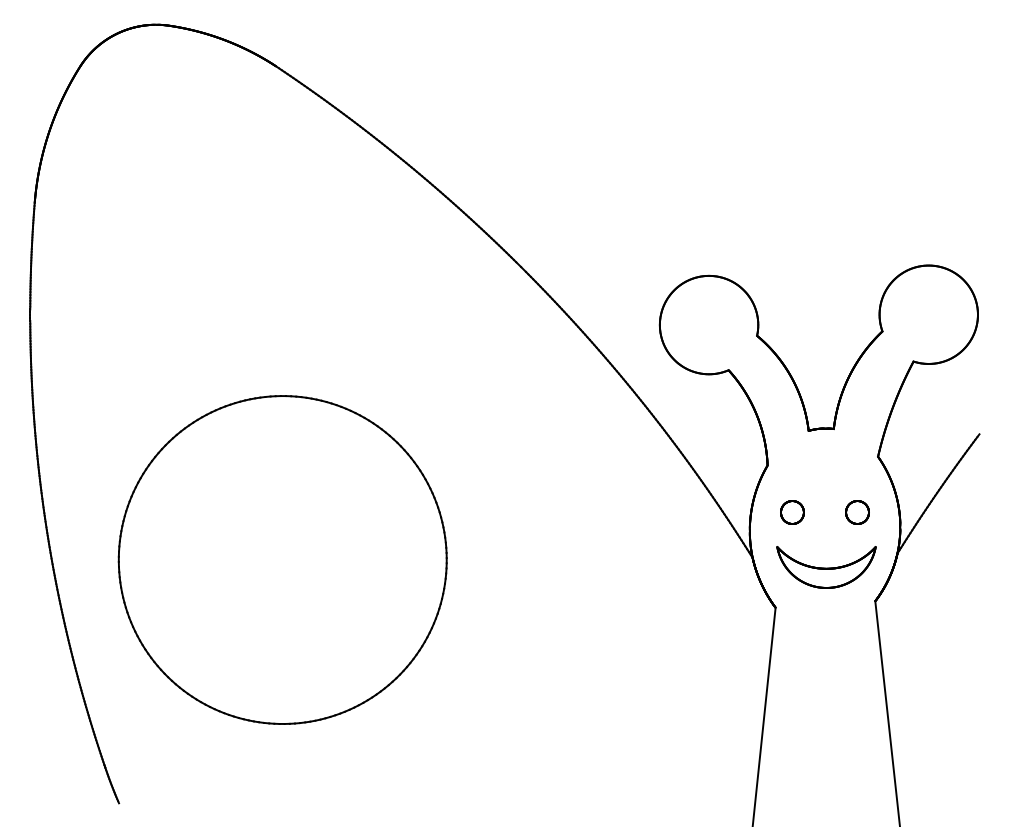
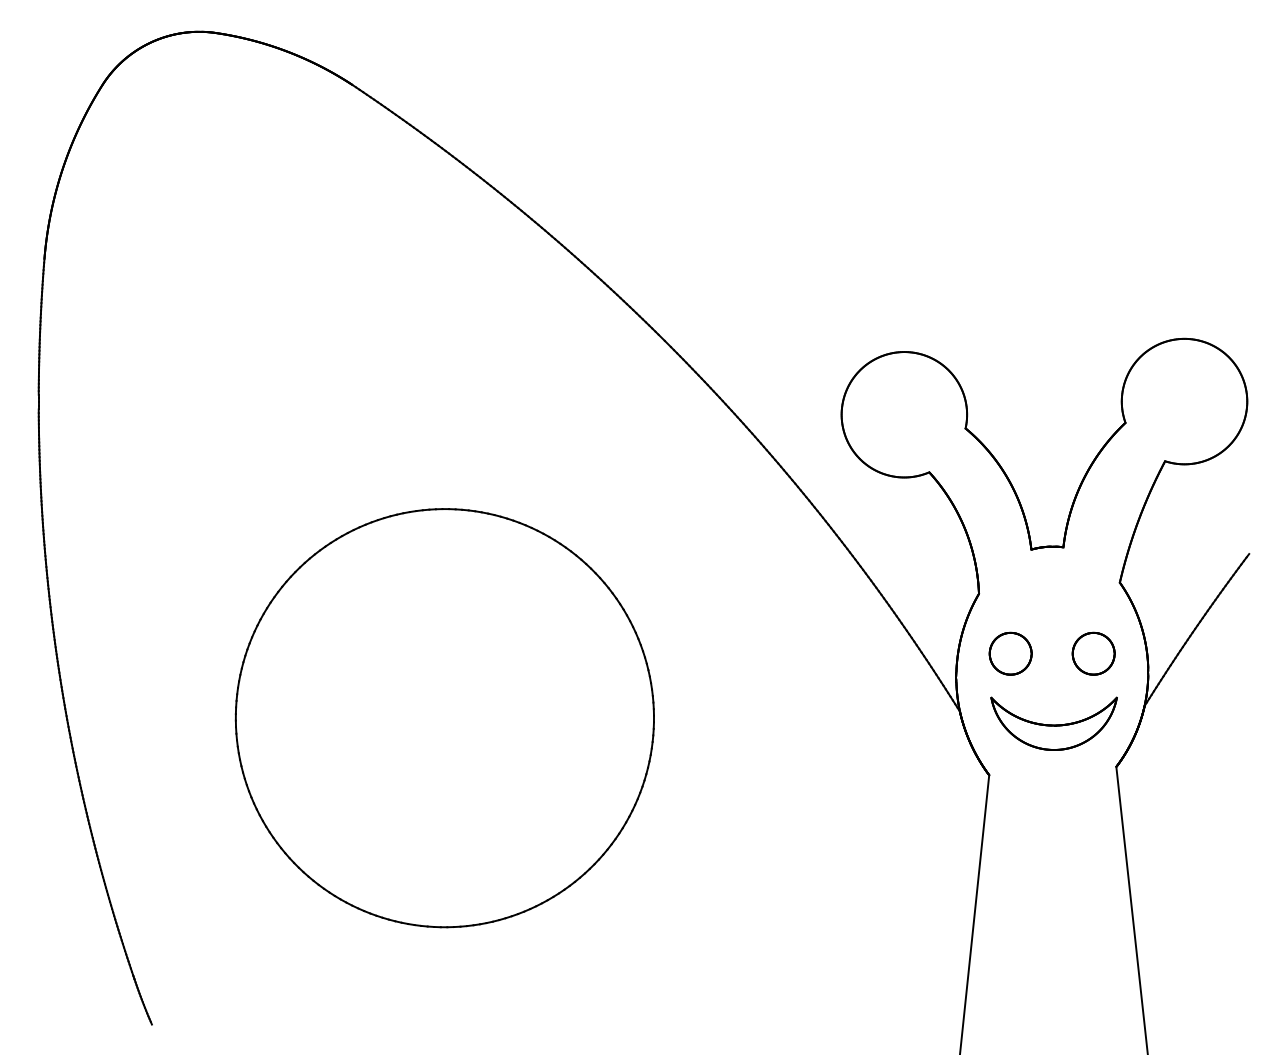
part: (792, 512) -> (1010, 653), size x1.43
part: (857, 512) -> (1093, 653), size x1.43
part: (282, 559) -> (444, 717), moved

